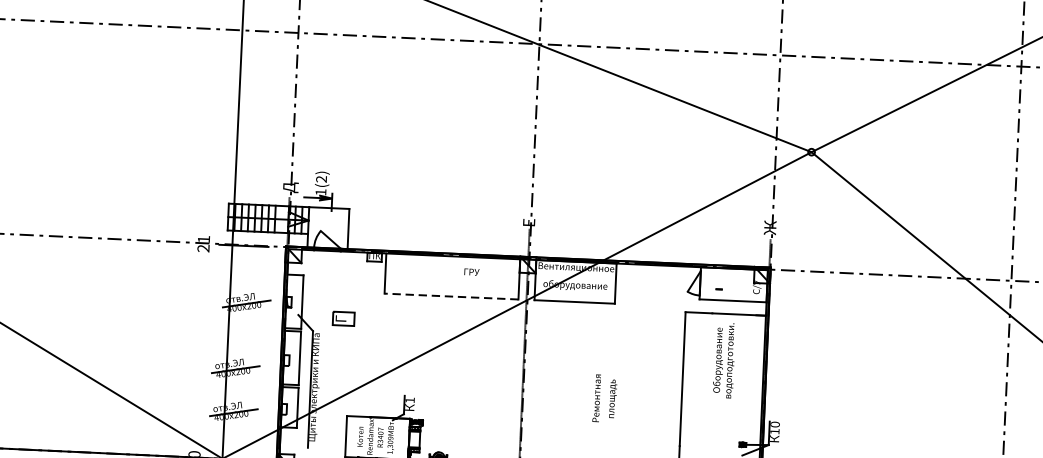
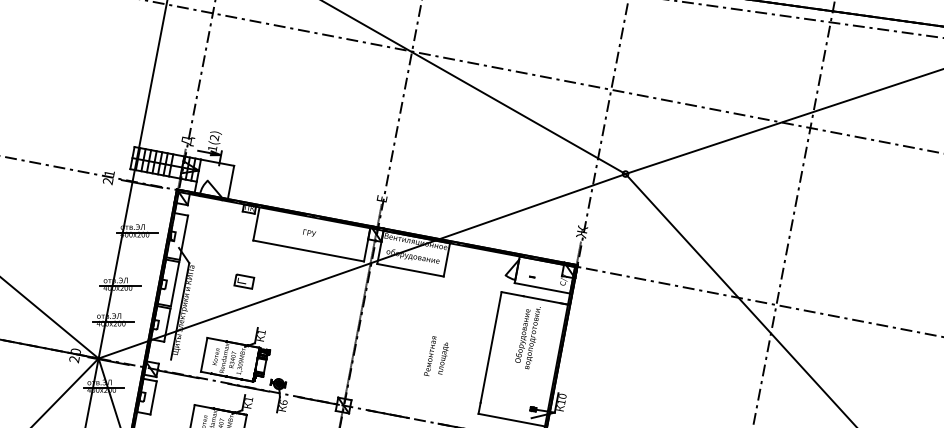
text: (471, 271) -> (309, 232), moved
line: (451, 295) -> (308, 250), dashed -> solid
part: (343, 318) -> (244, 281), moved
text: (604, 397) -> (436, 356), moved

